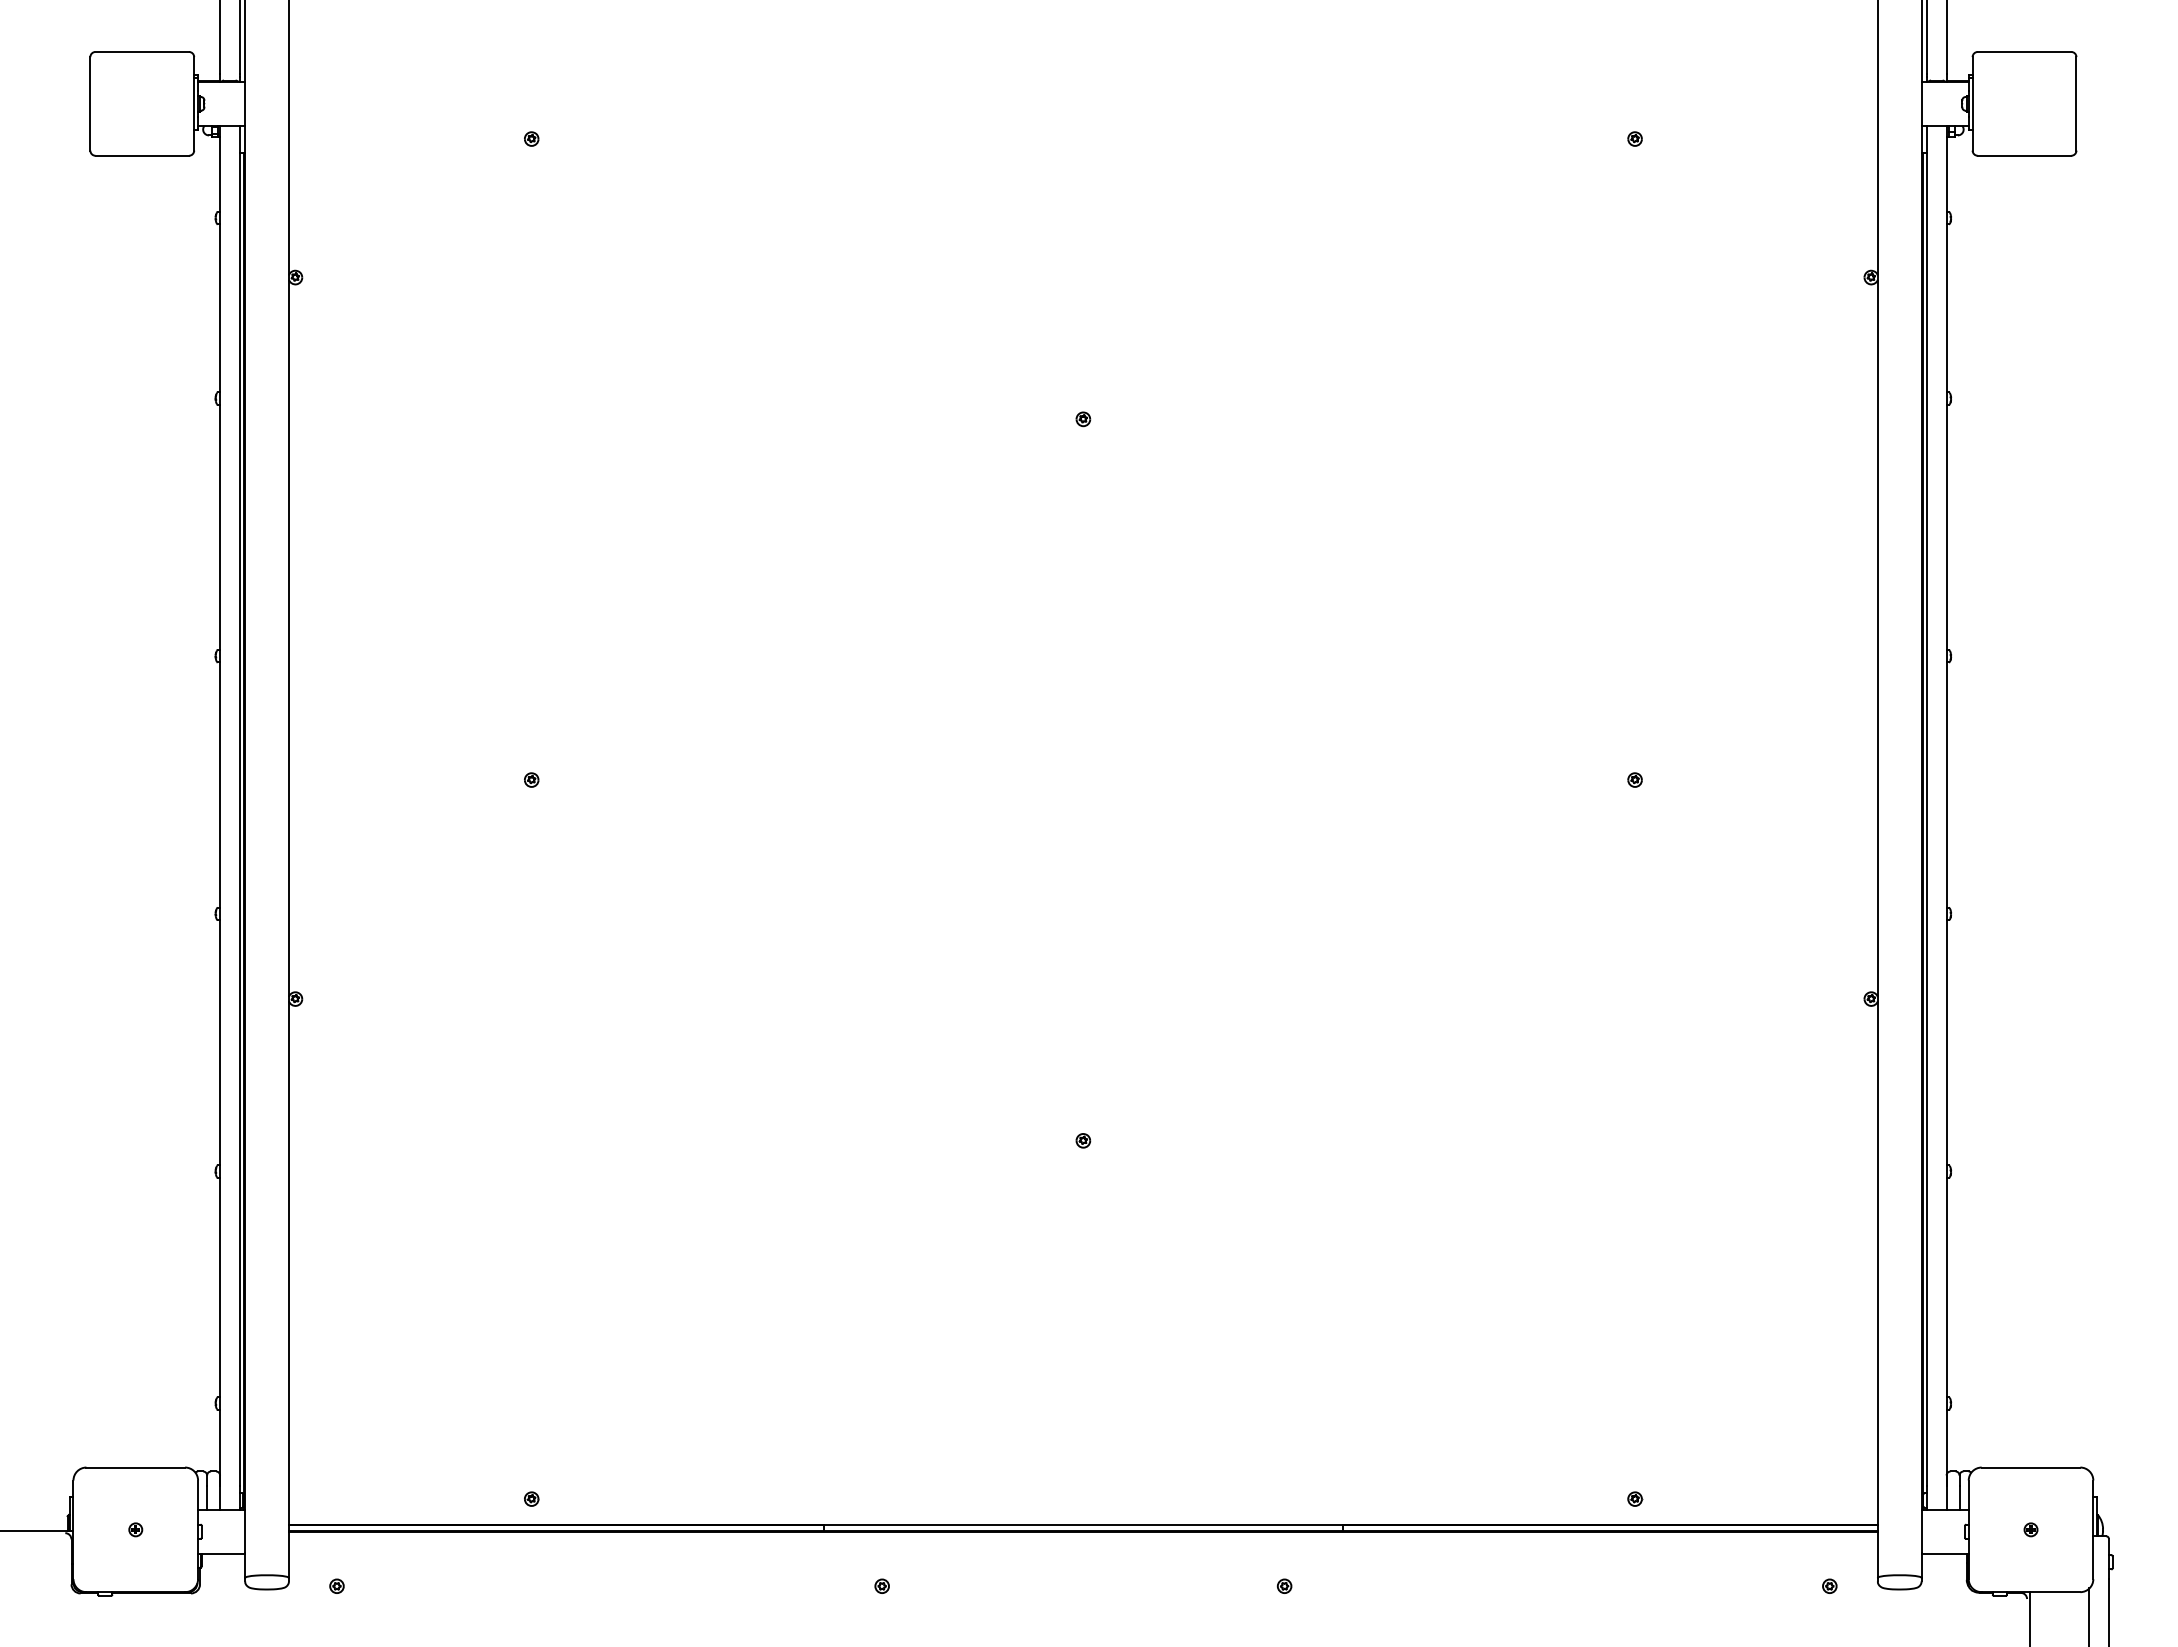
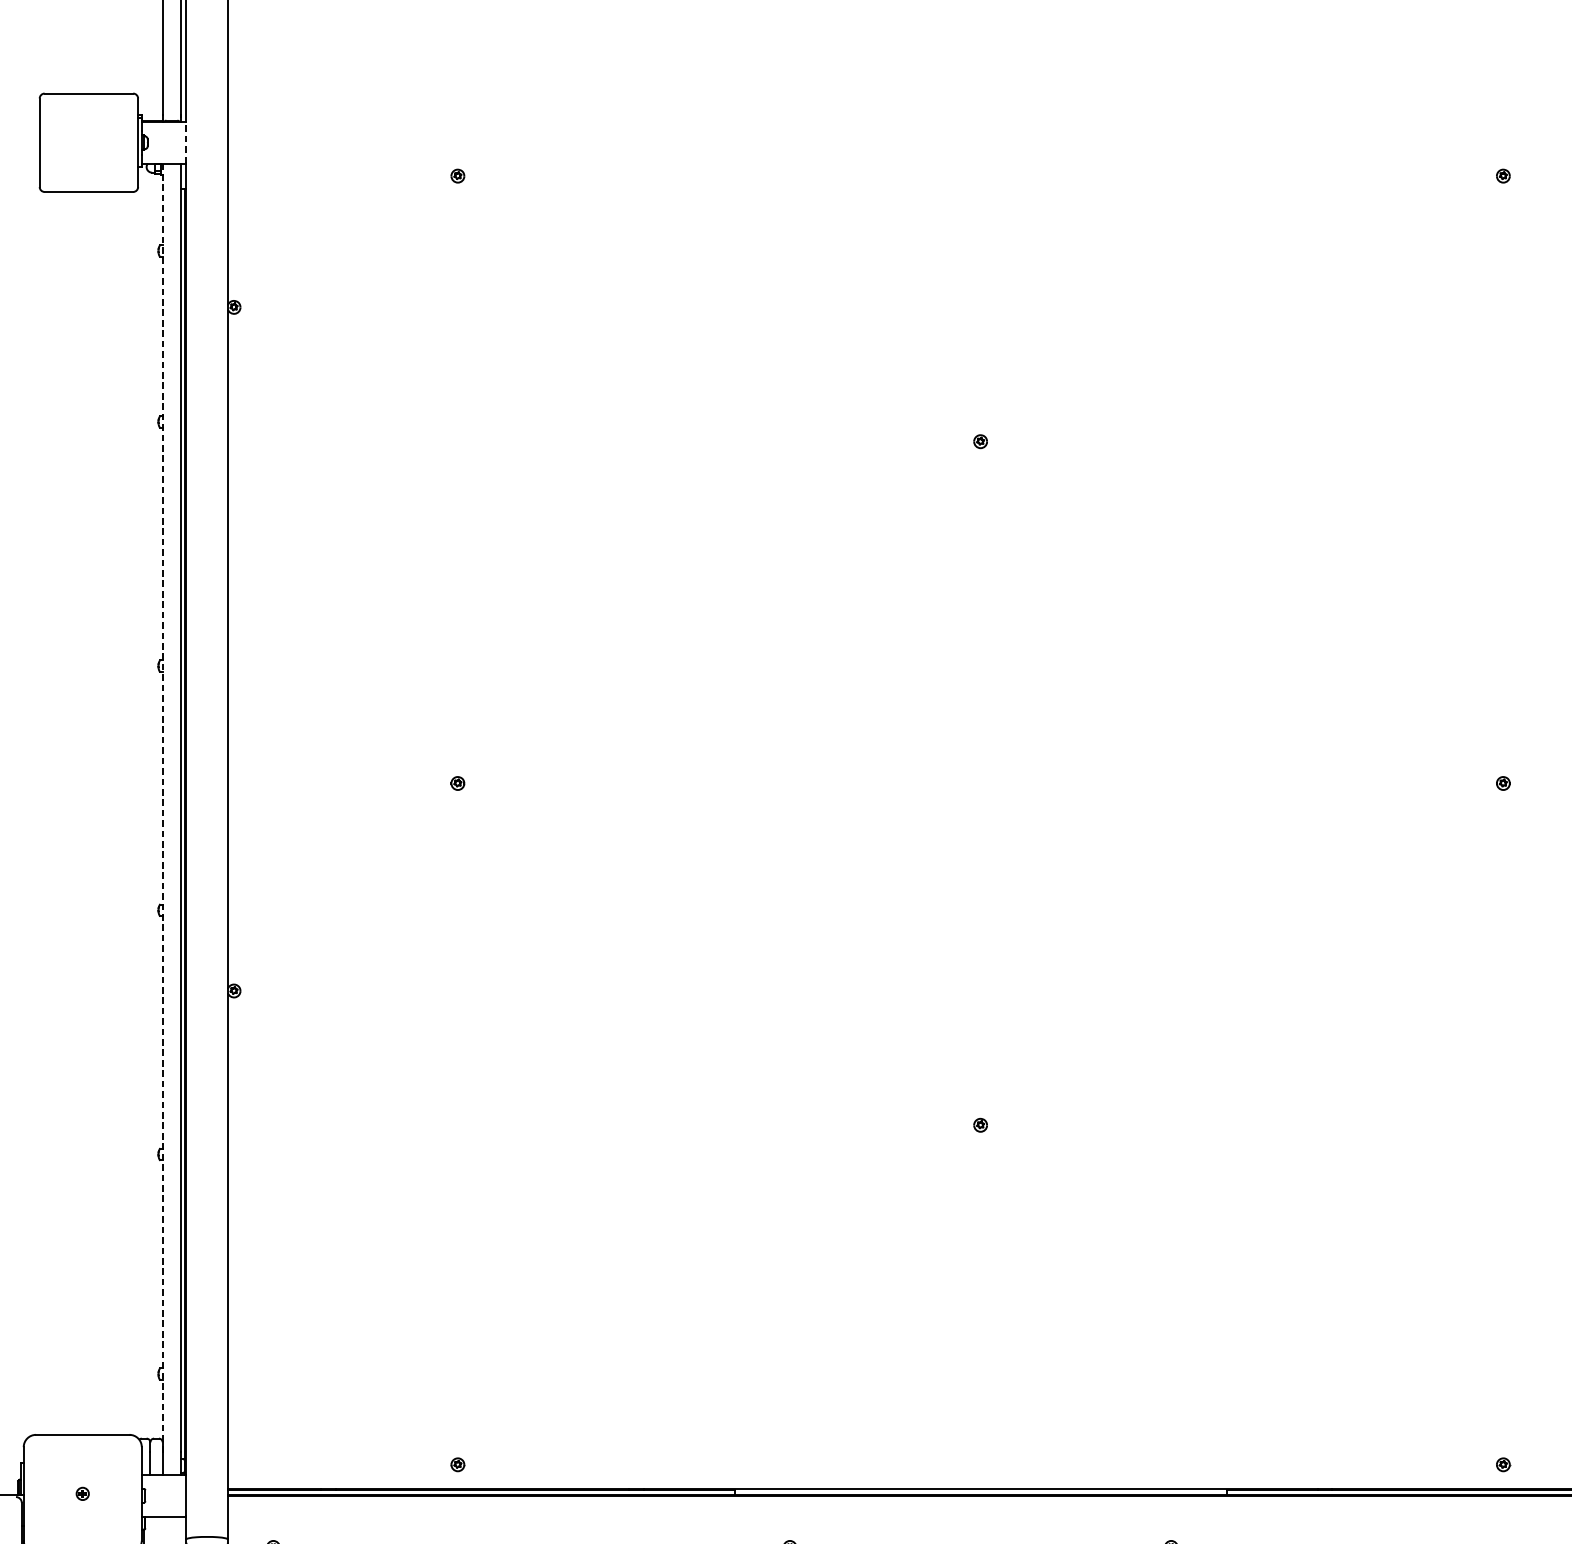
line: (245, 103) -> (186, 142), solid -> dashed
line: (220, 806) -> (163, 808), solid -> dashed

